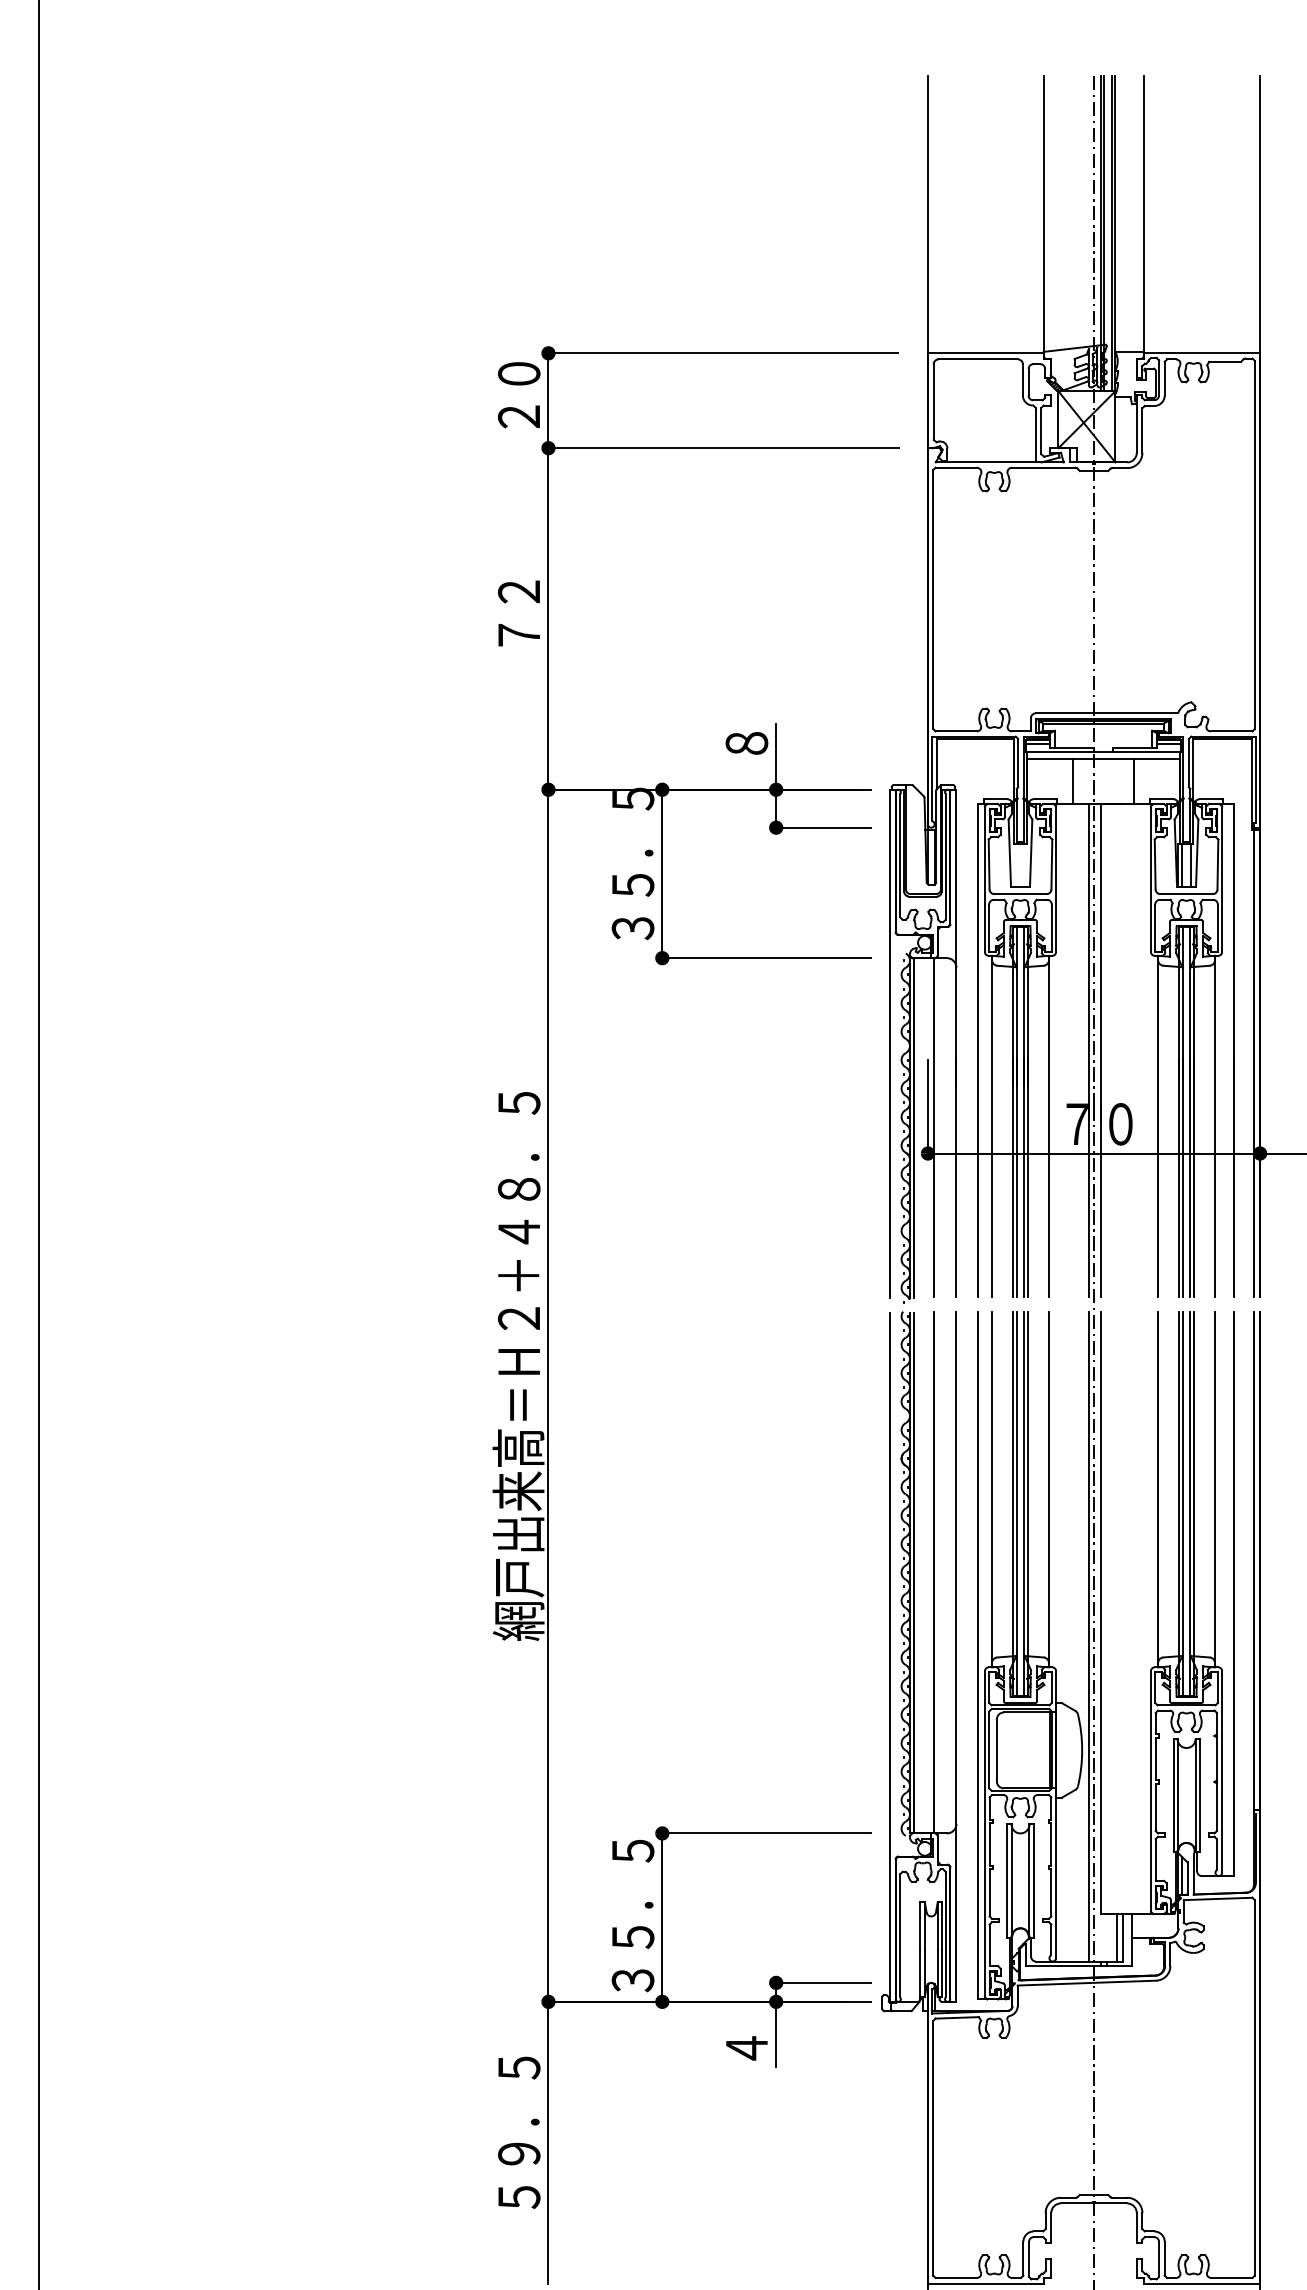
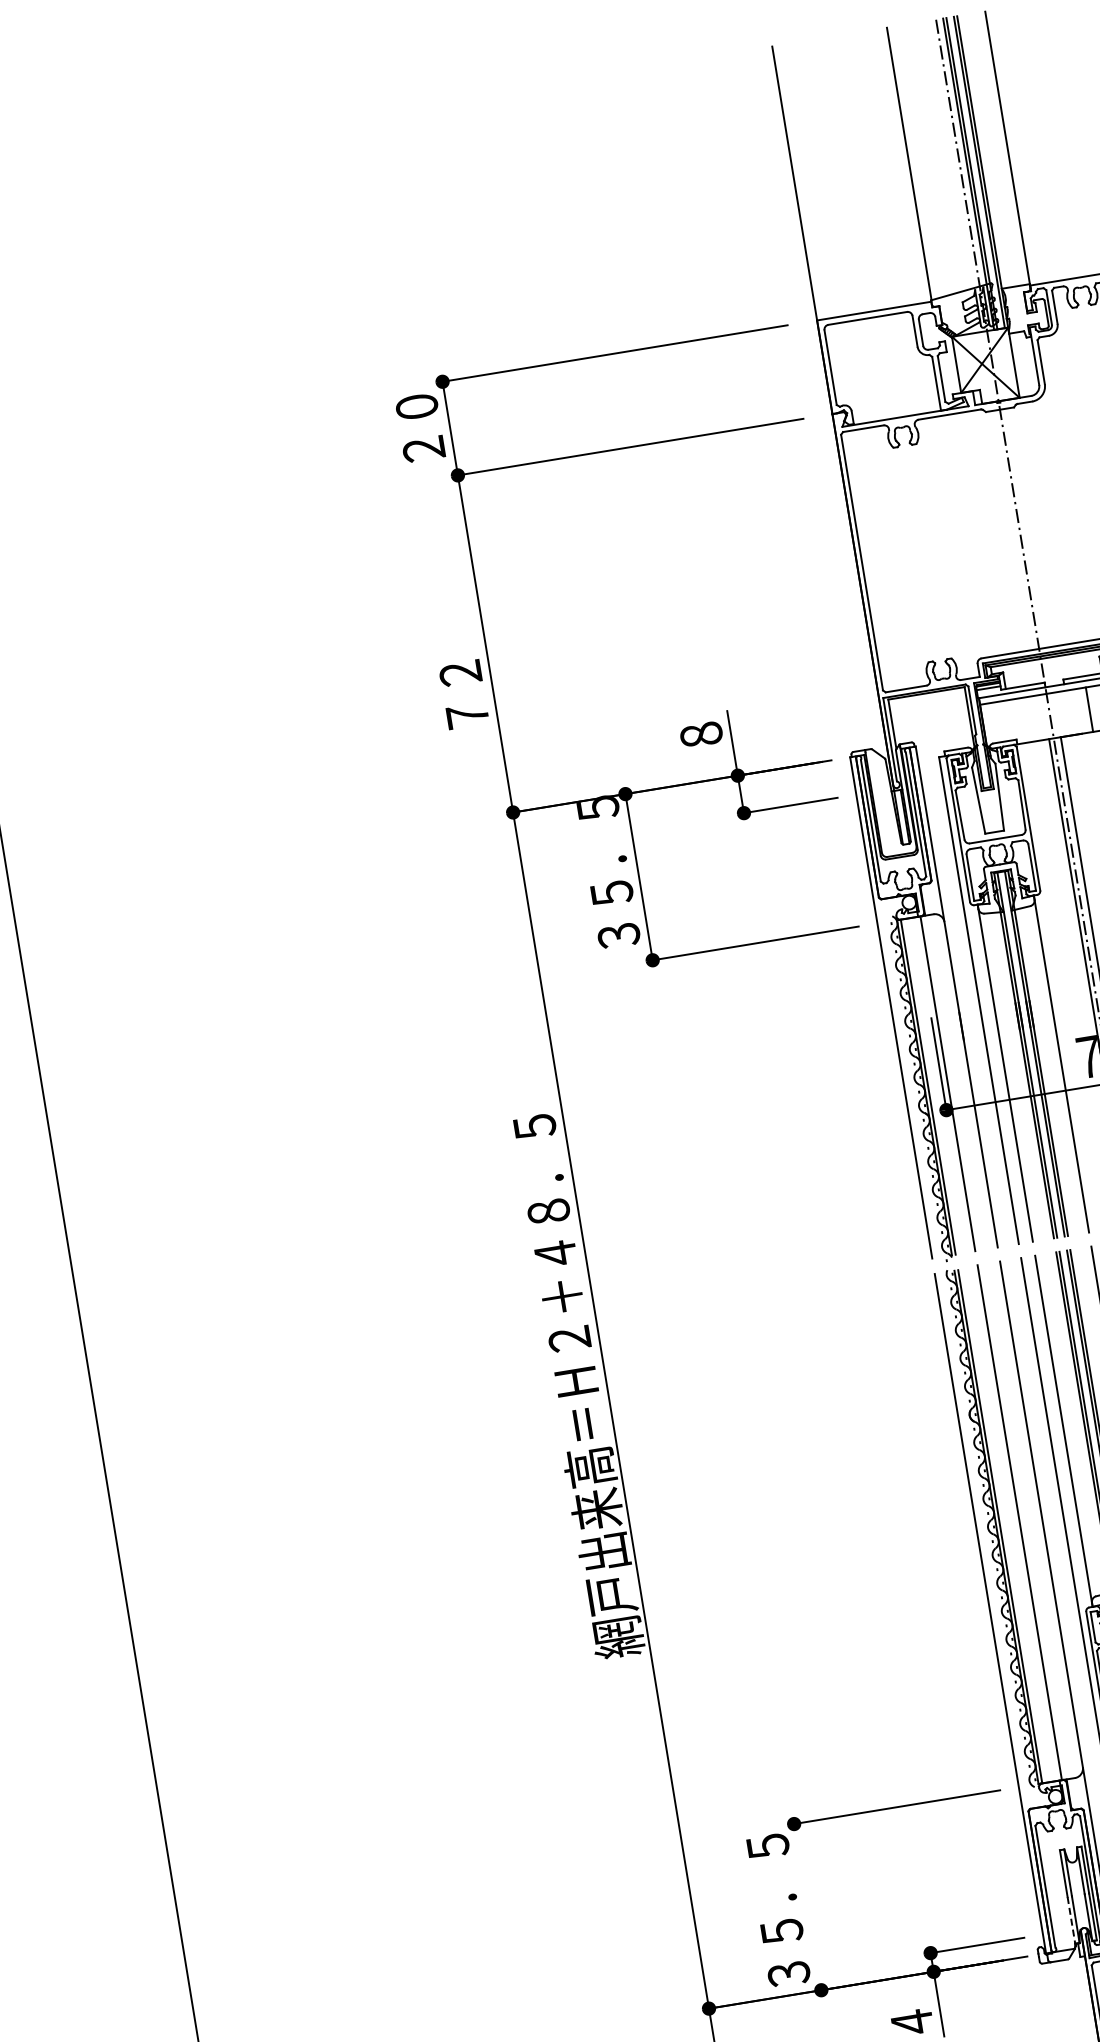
text: (518, 613) -> (463, 694), moved
line: (1073, 781) -> (1029, 719), removed
line: (662, 1917) -> (807, 1906), removed
line: (920, 1973) -> (1071, 1920), solid -> dashed

